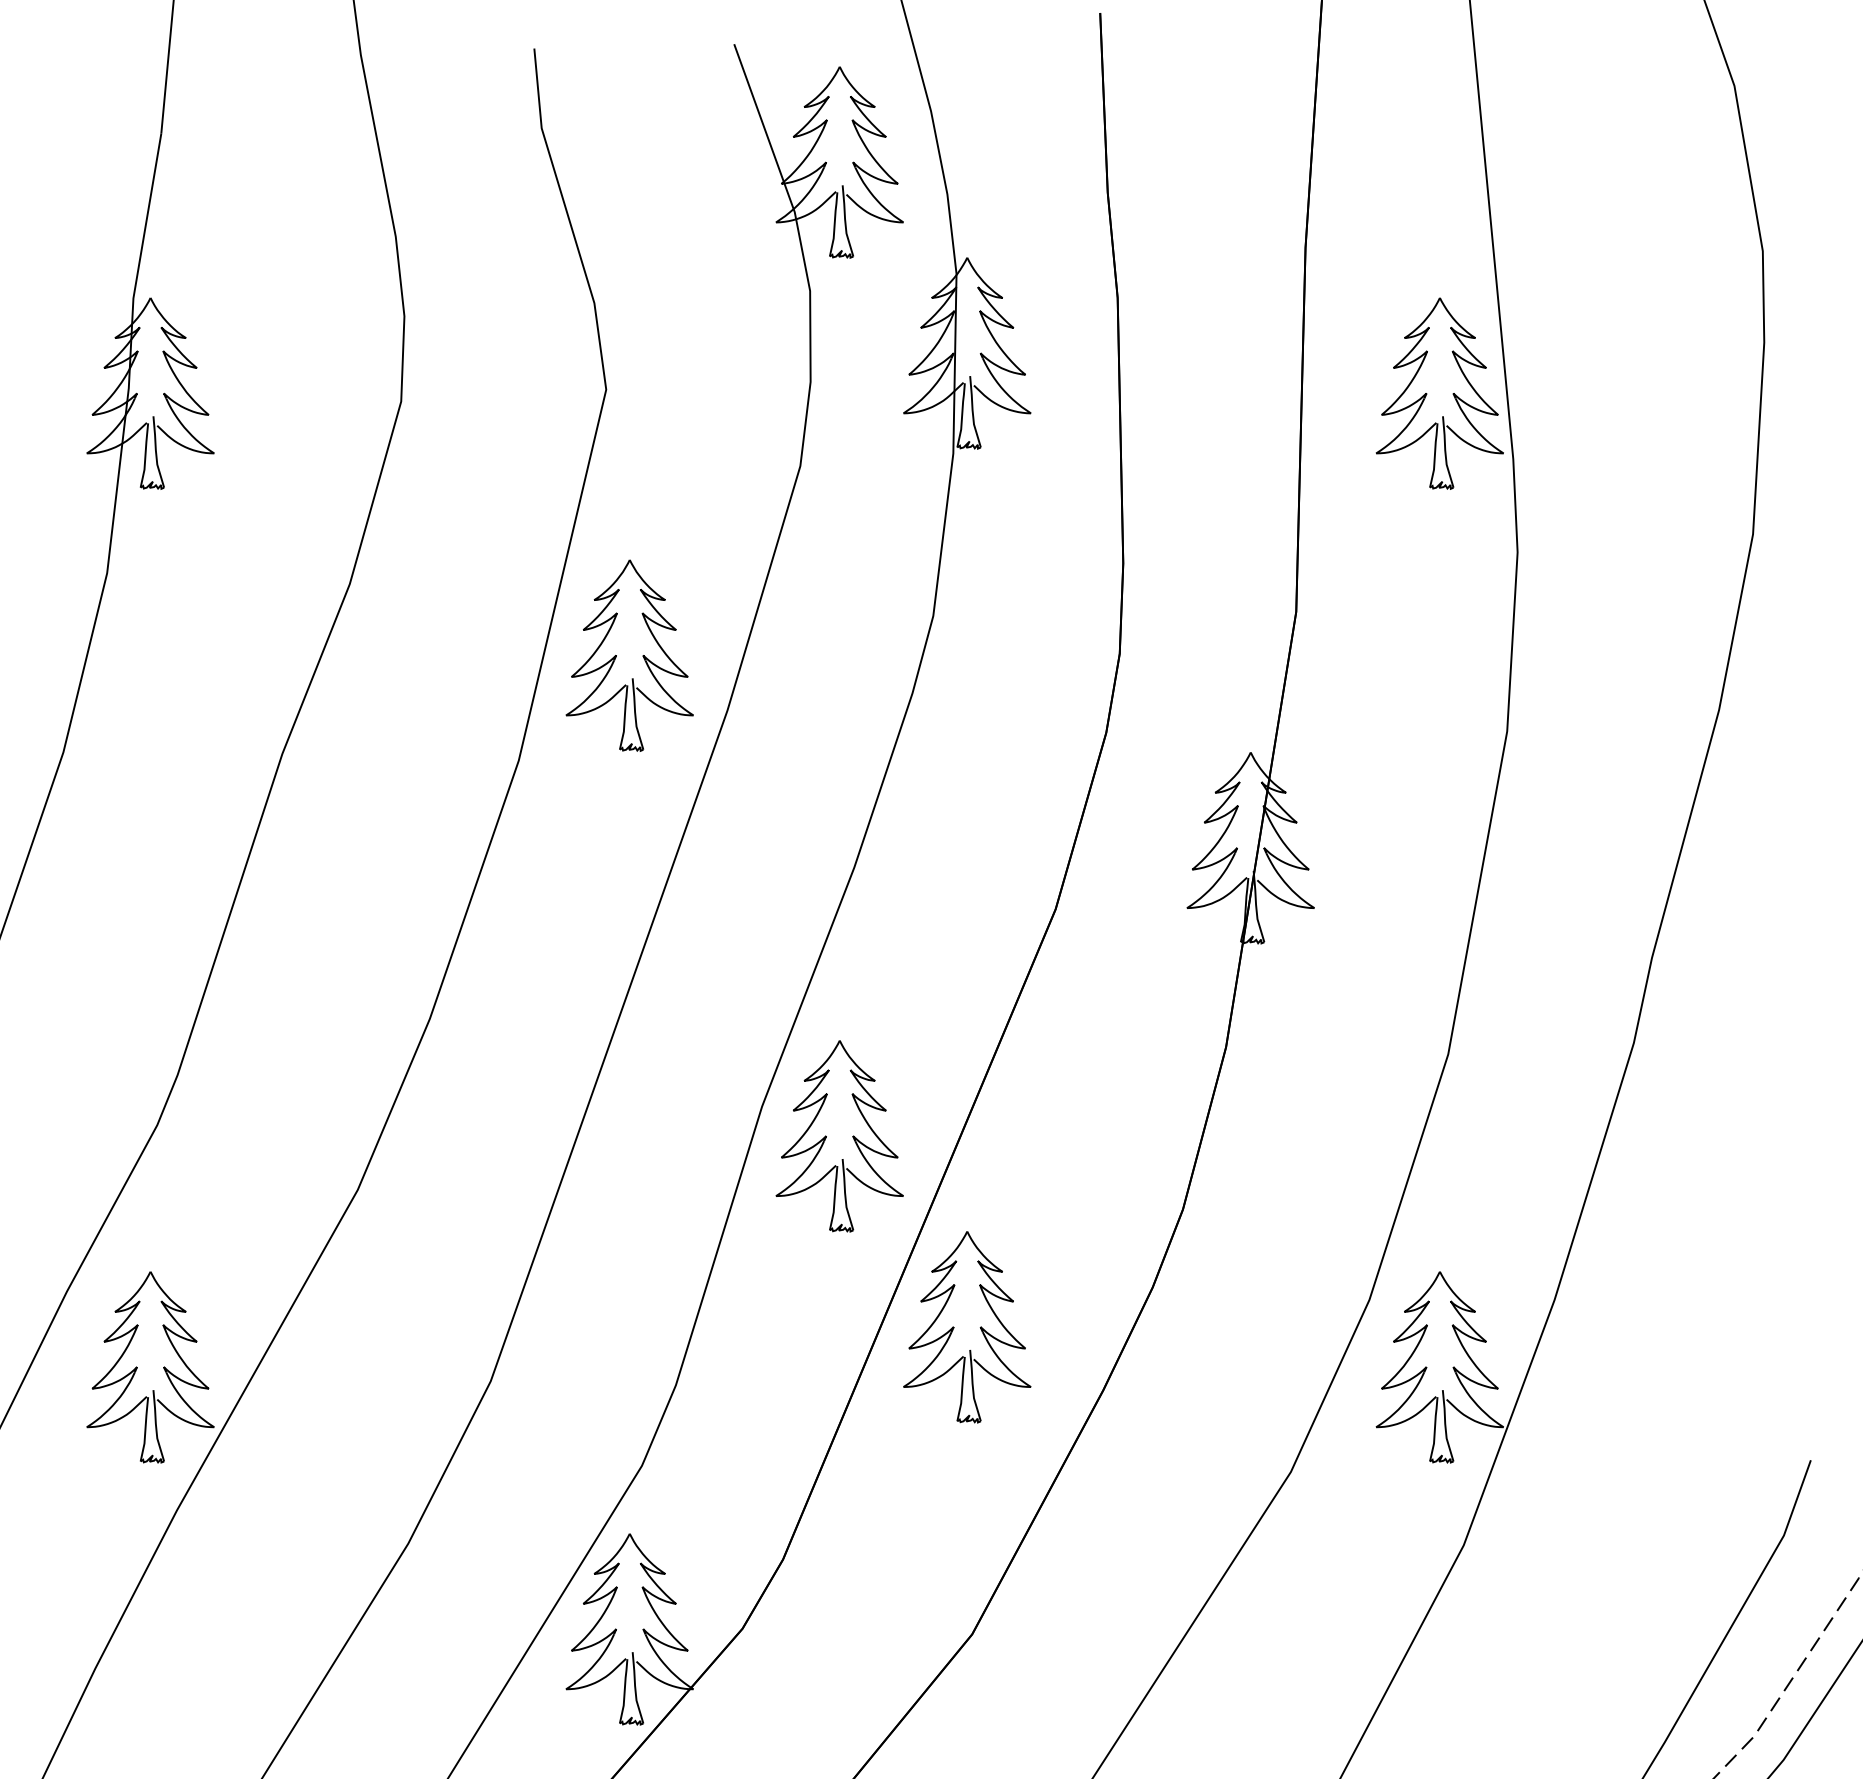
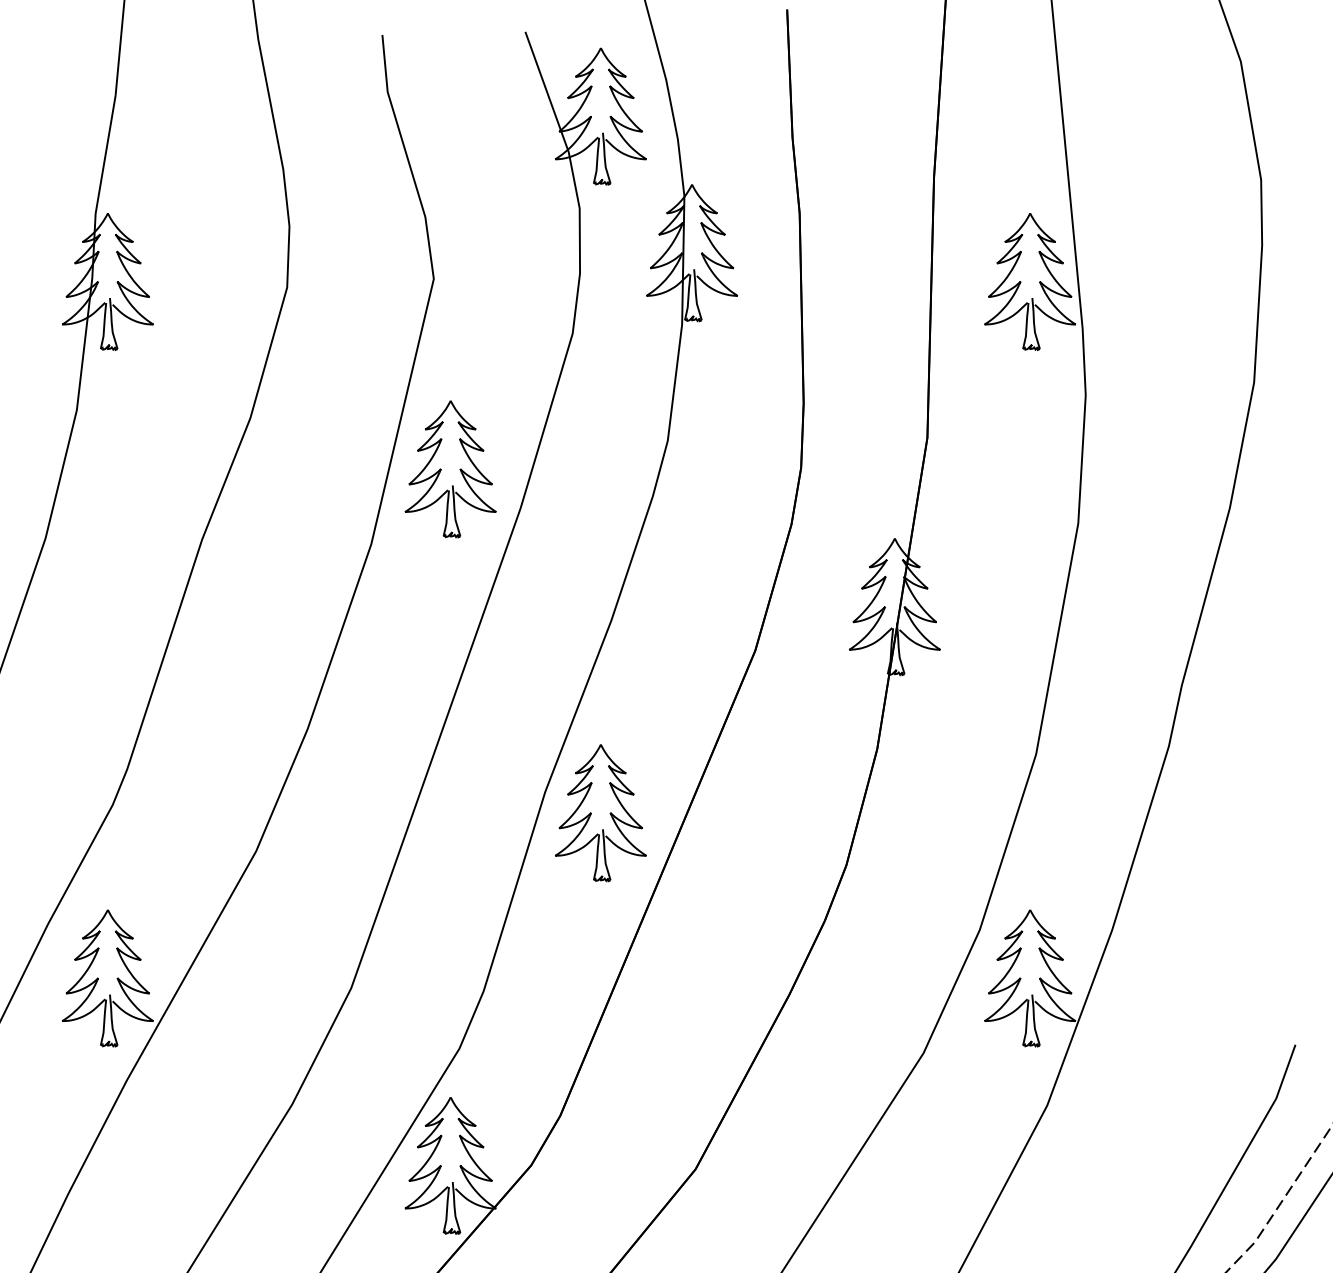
part: (979, 1327) -> (700, 949), removed

